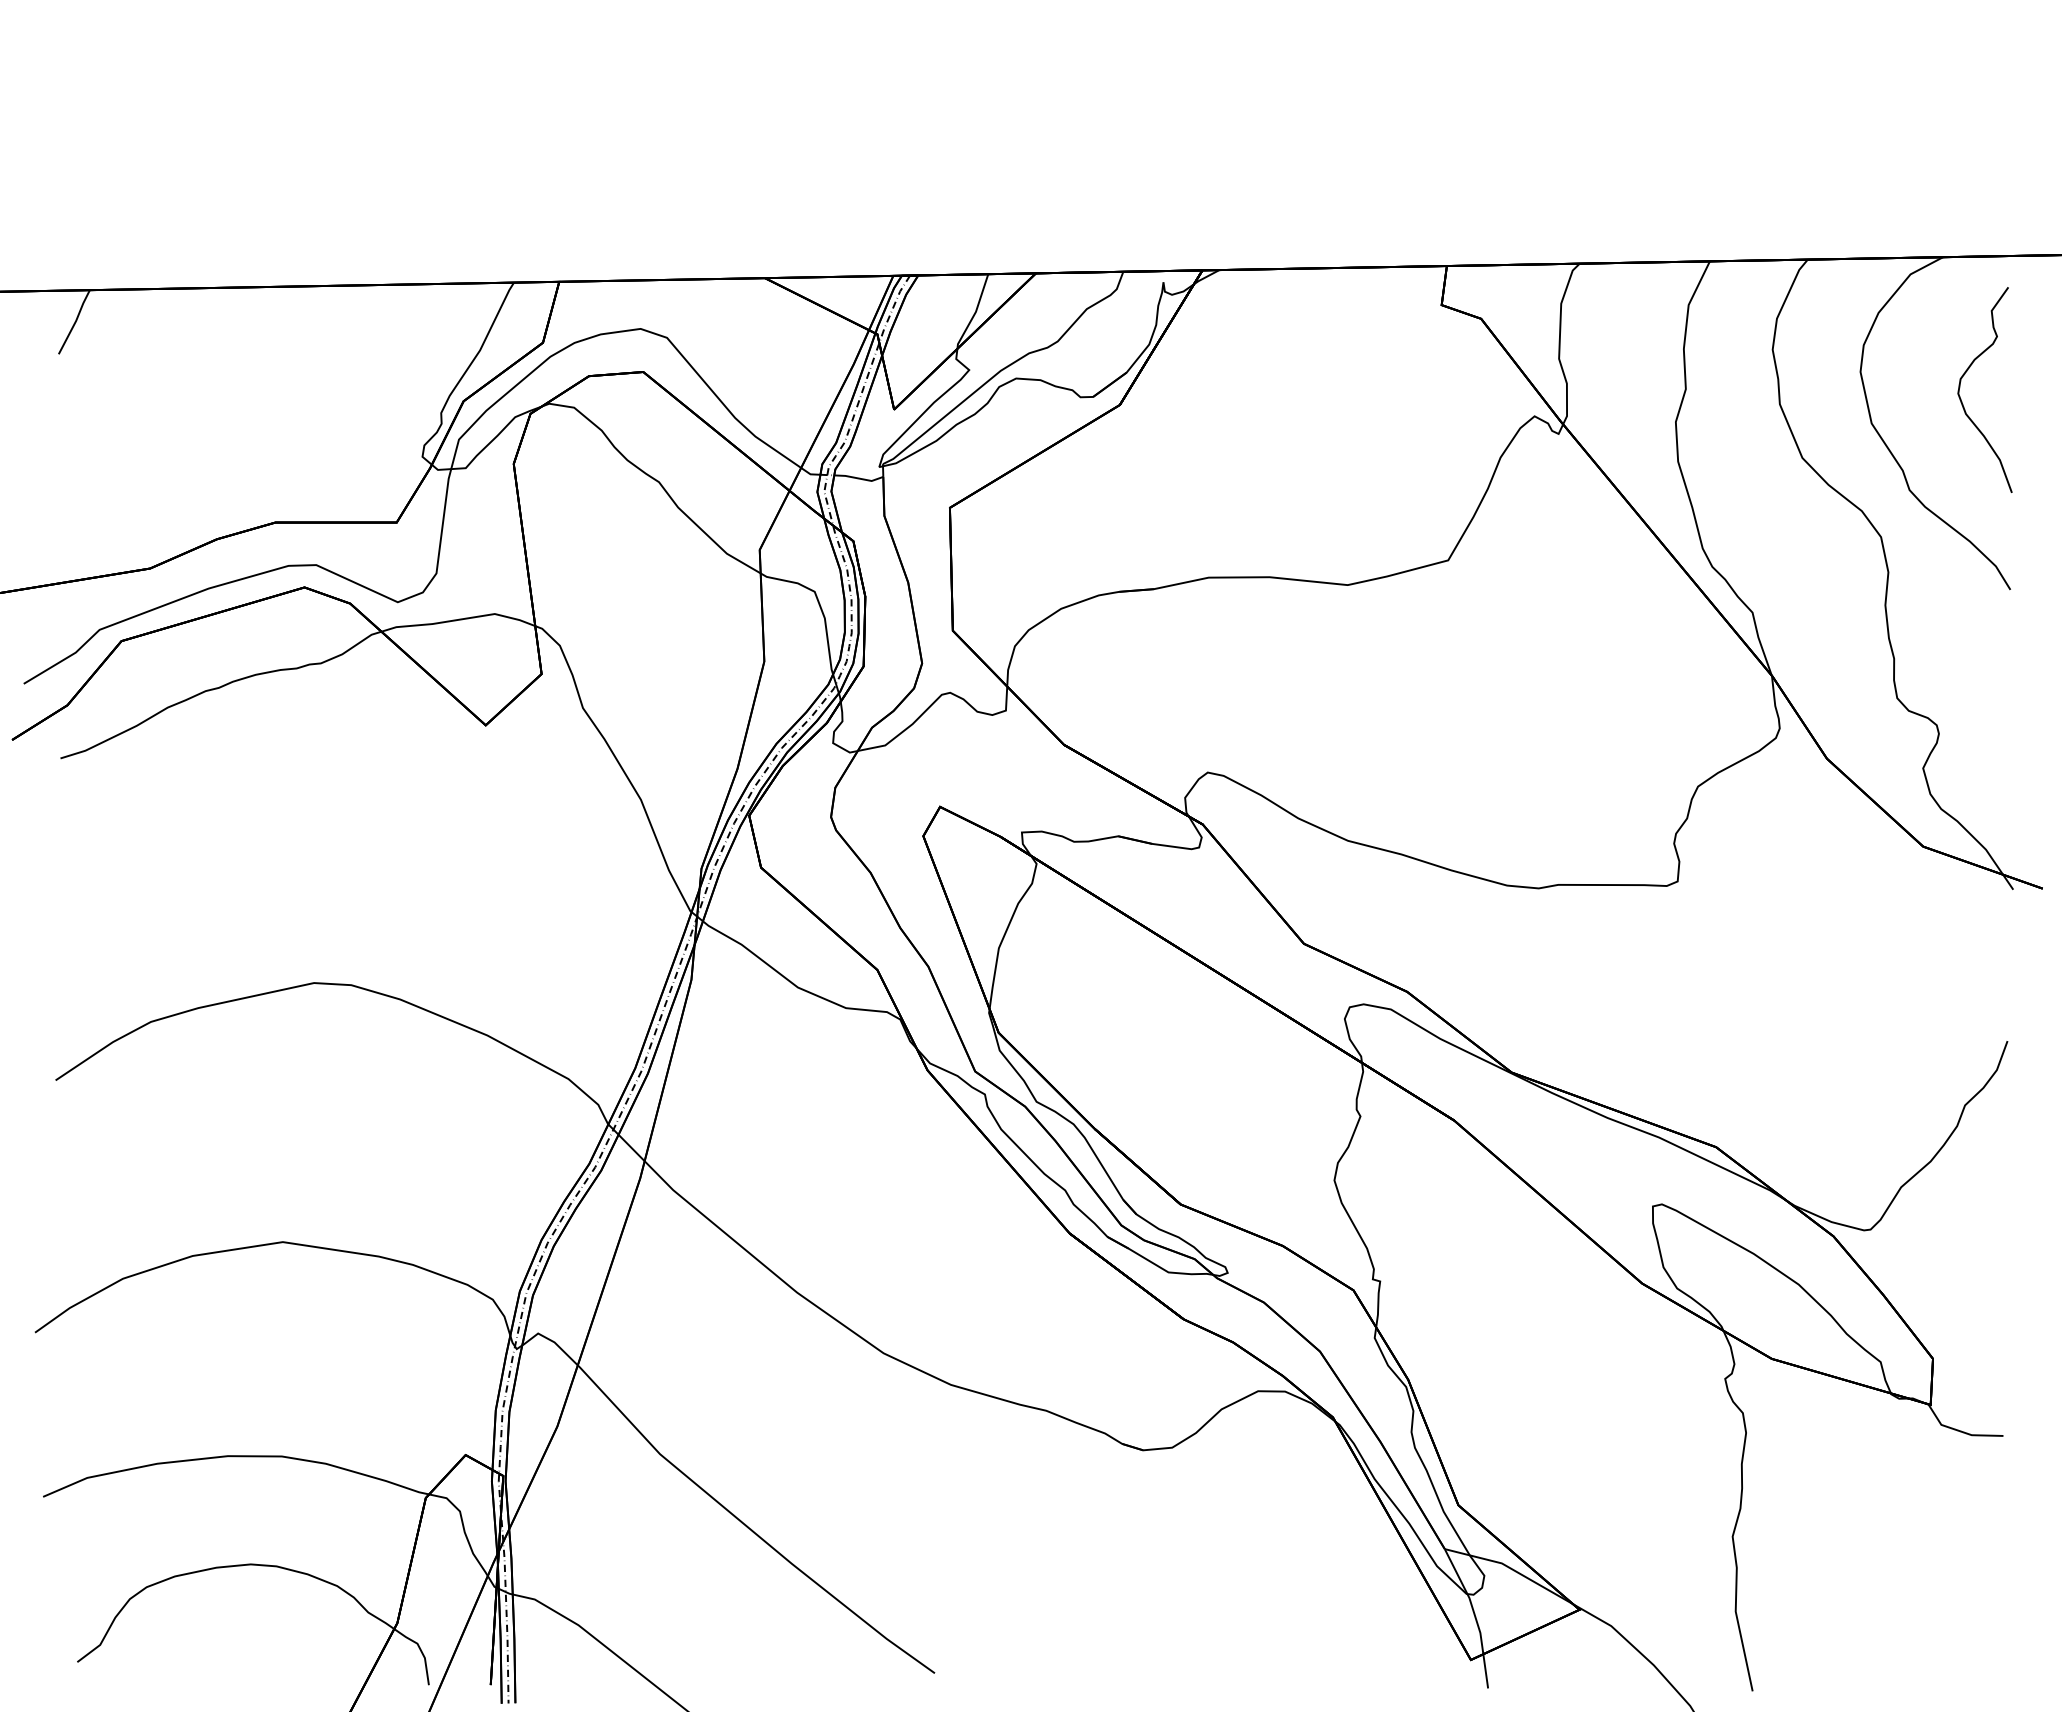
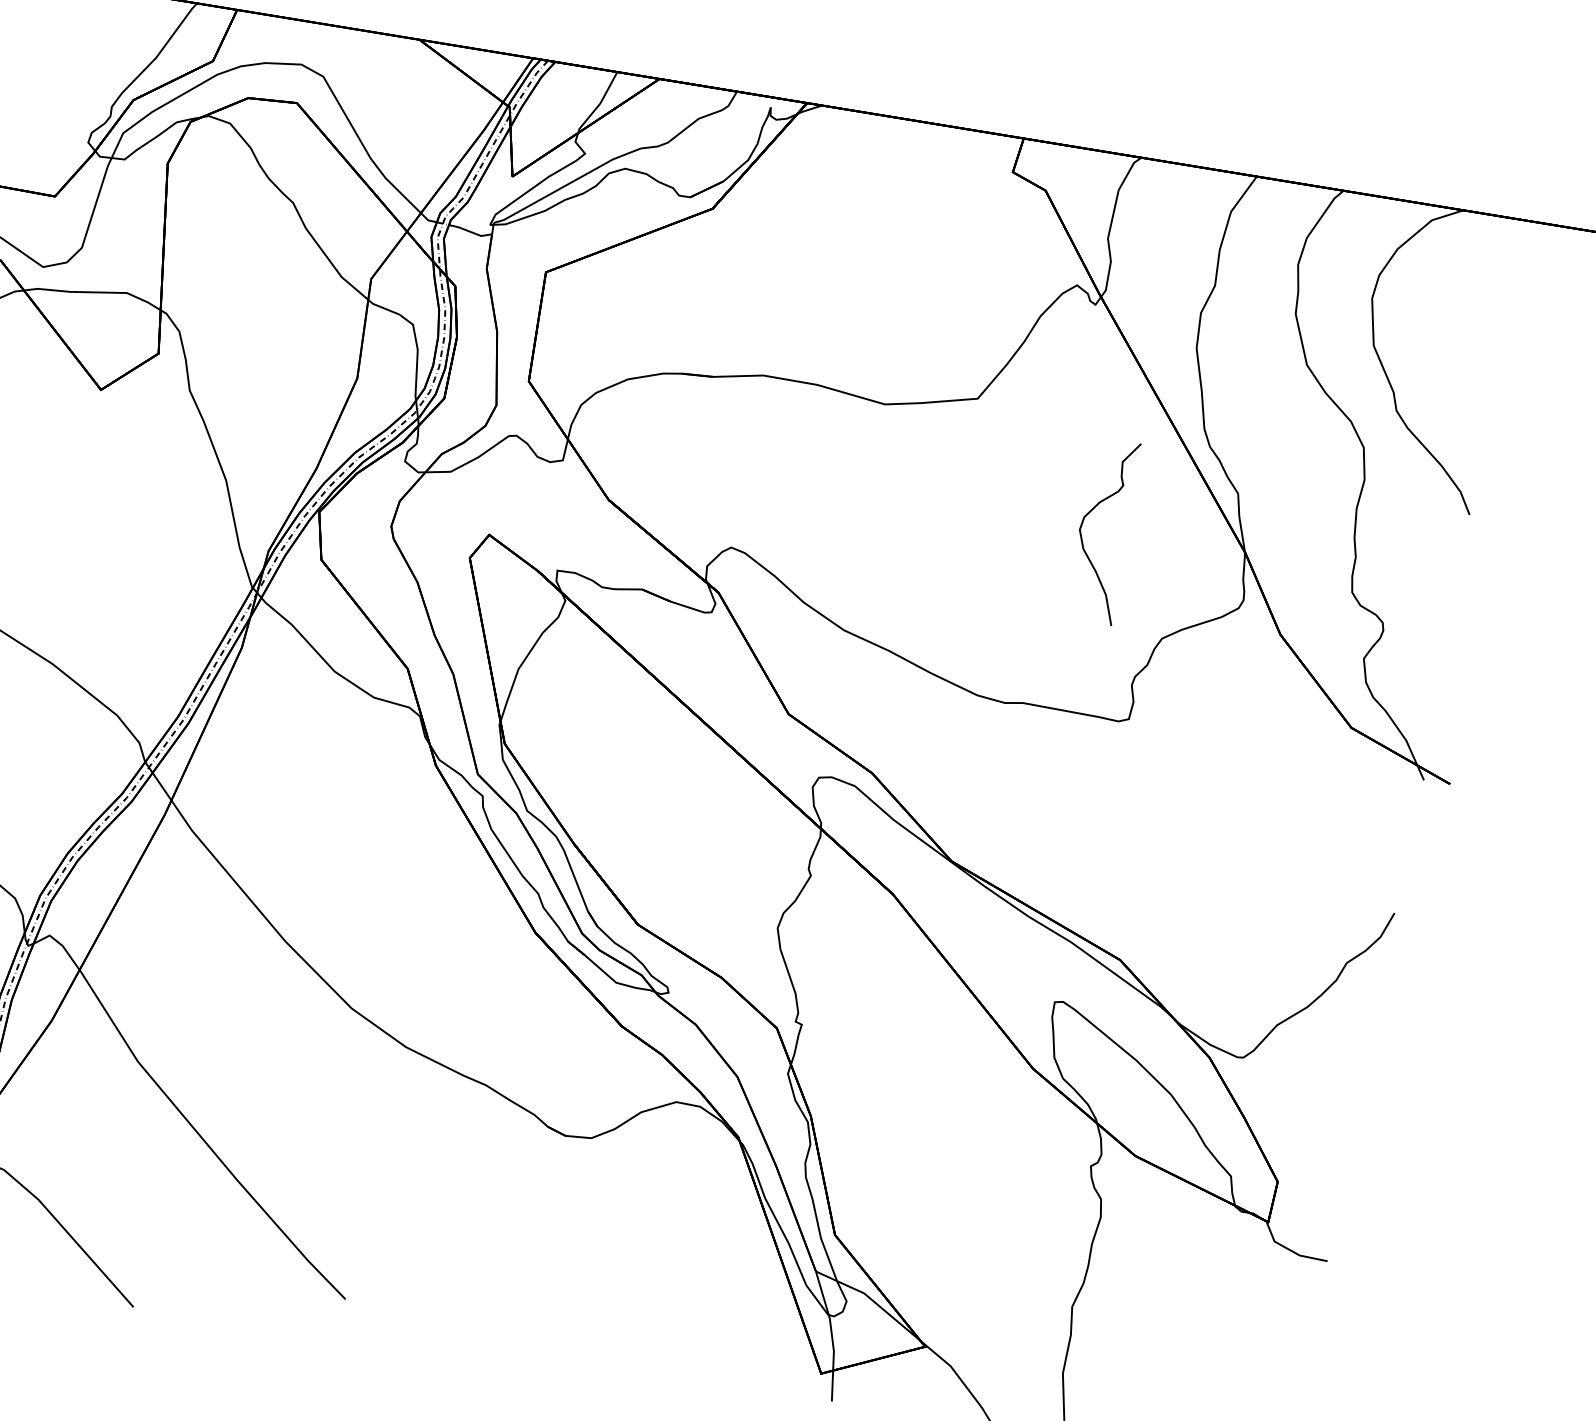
curve: (1960, 387) -> (1082, 524), moved

